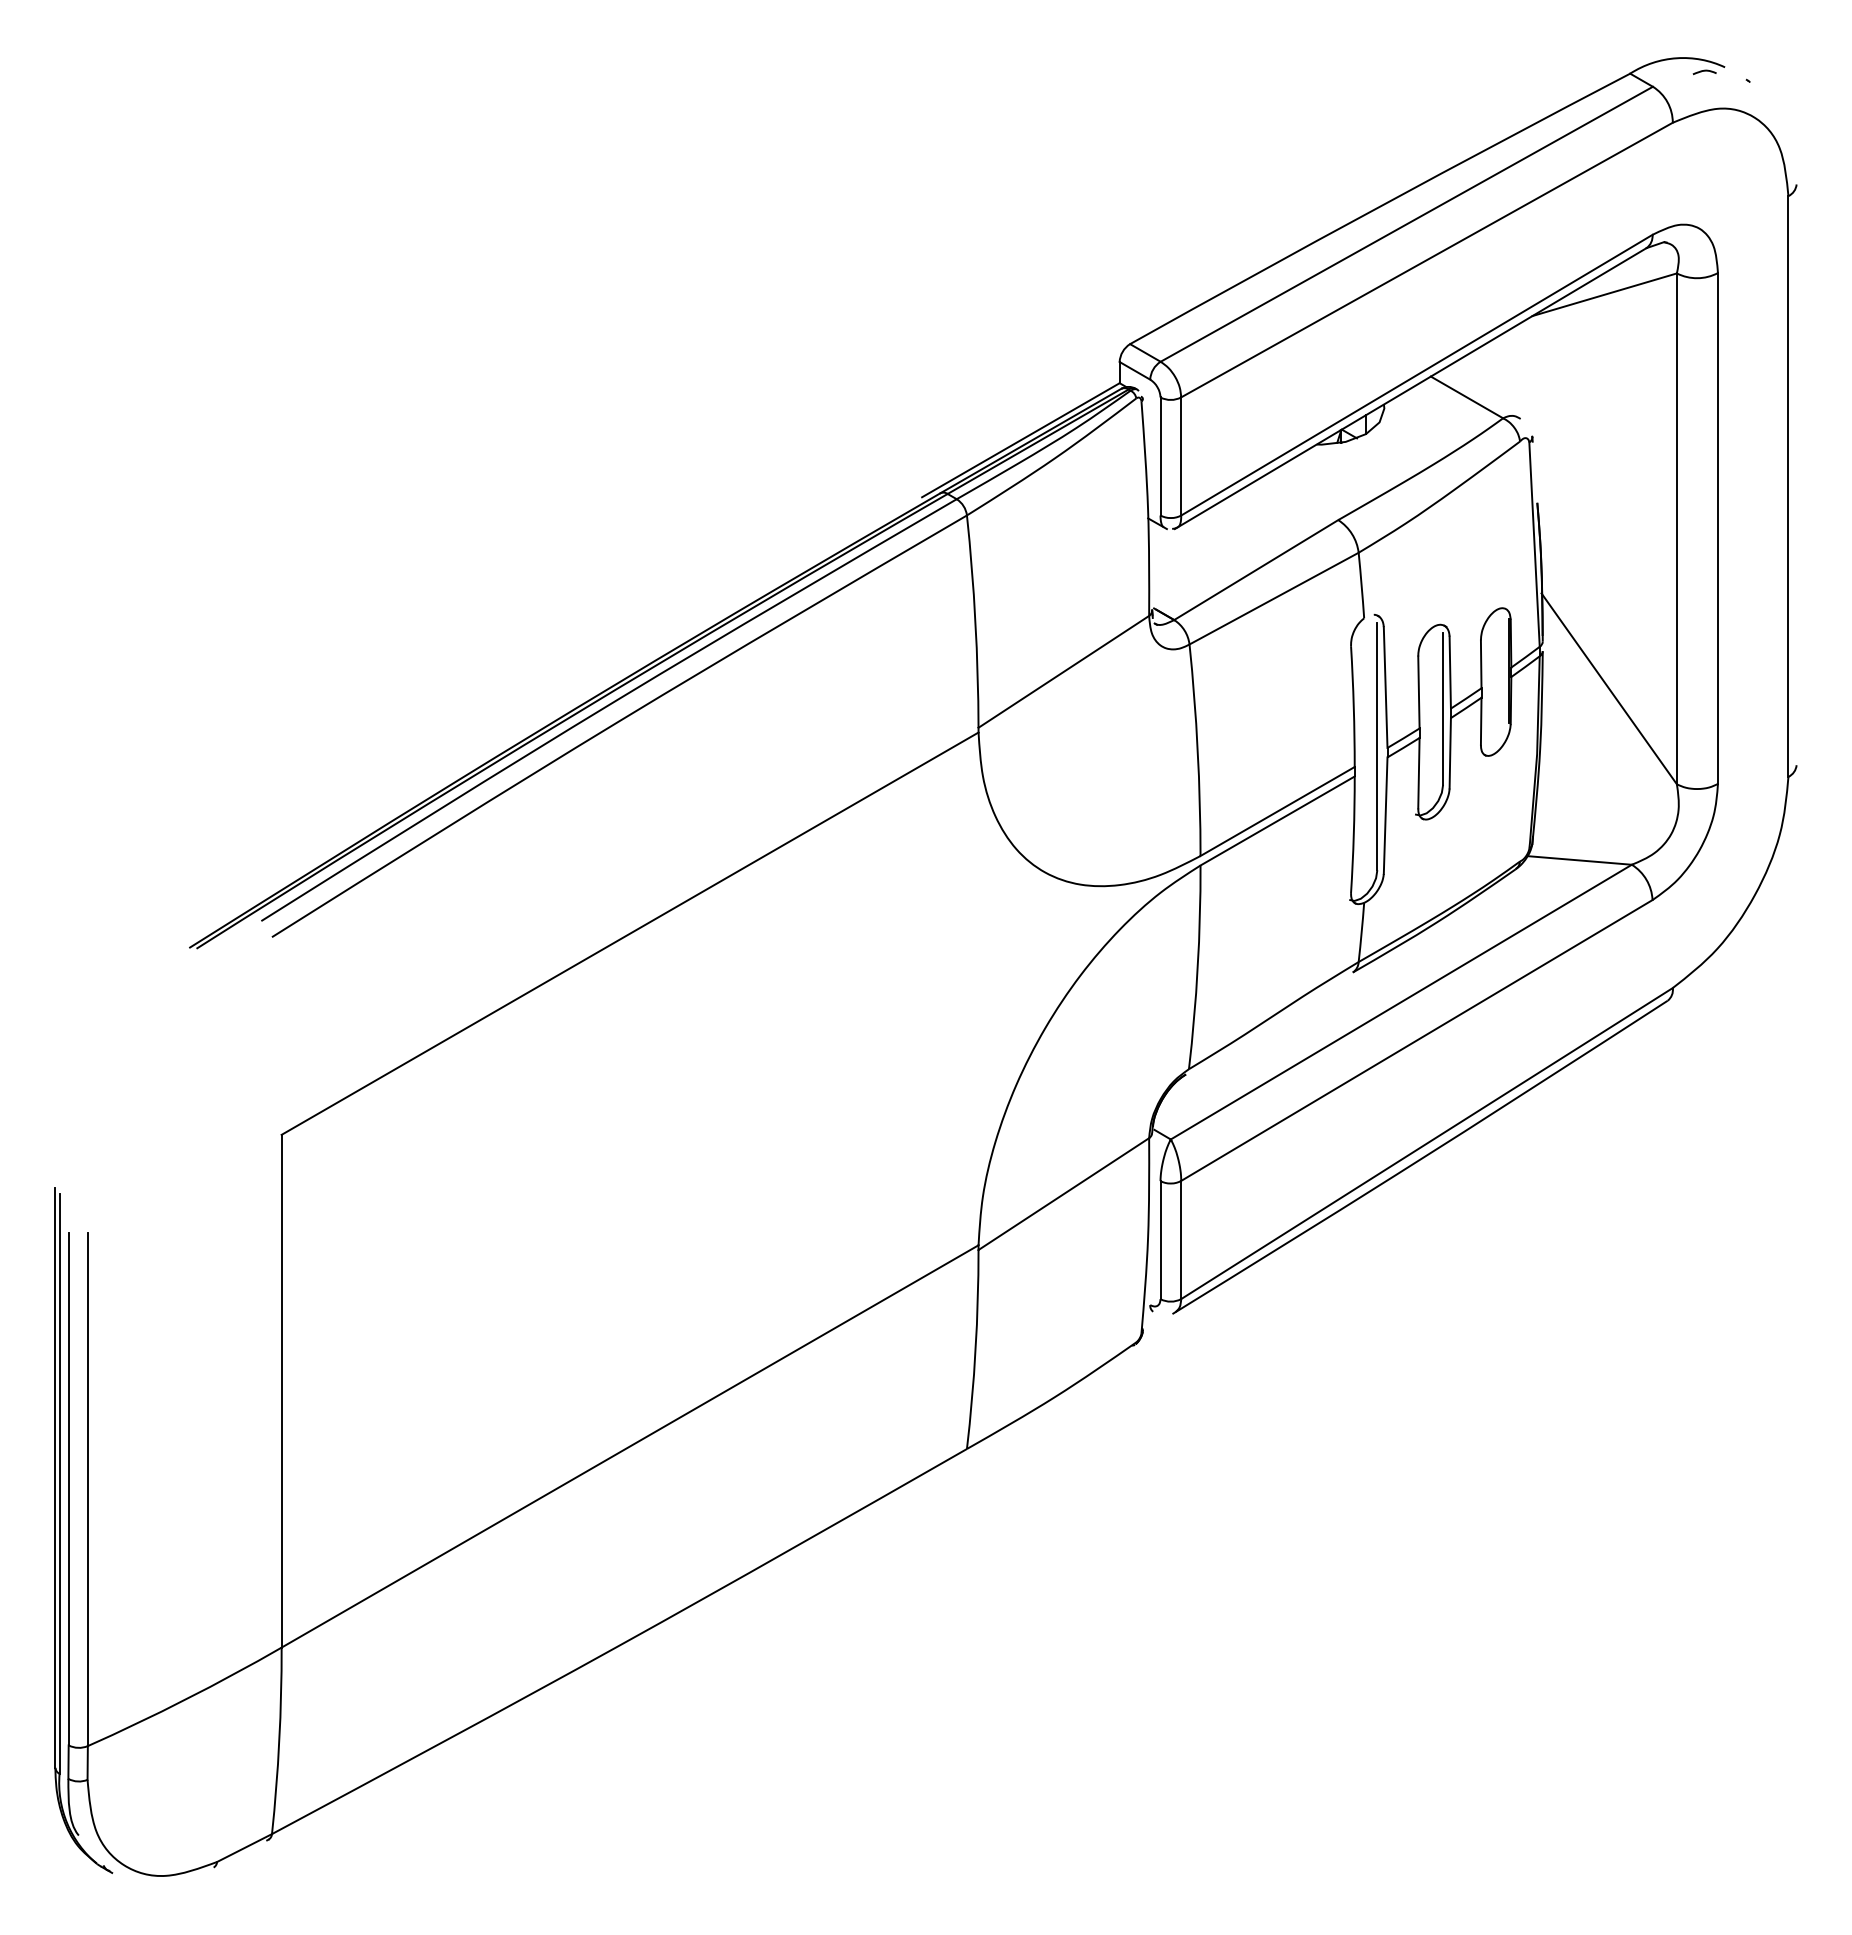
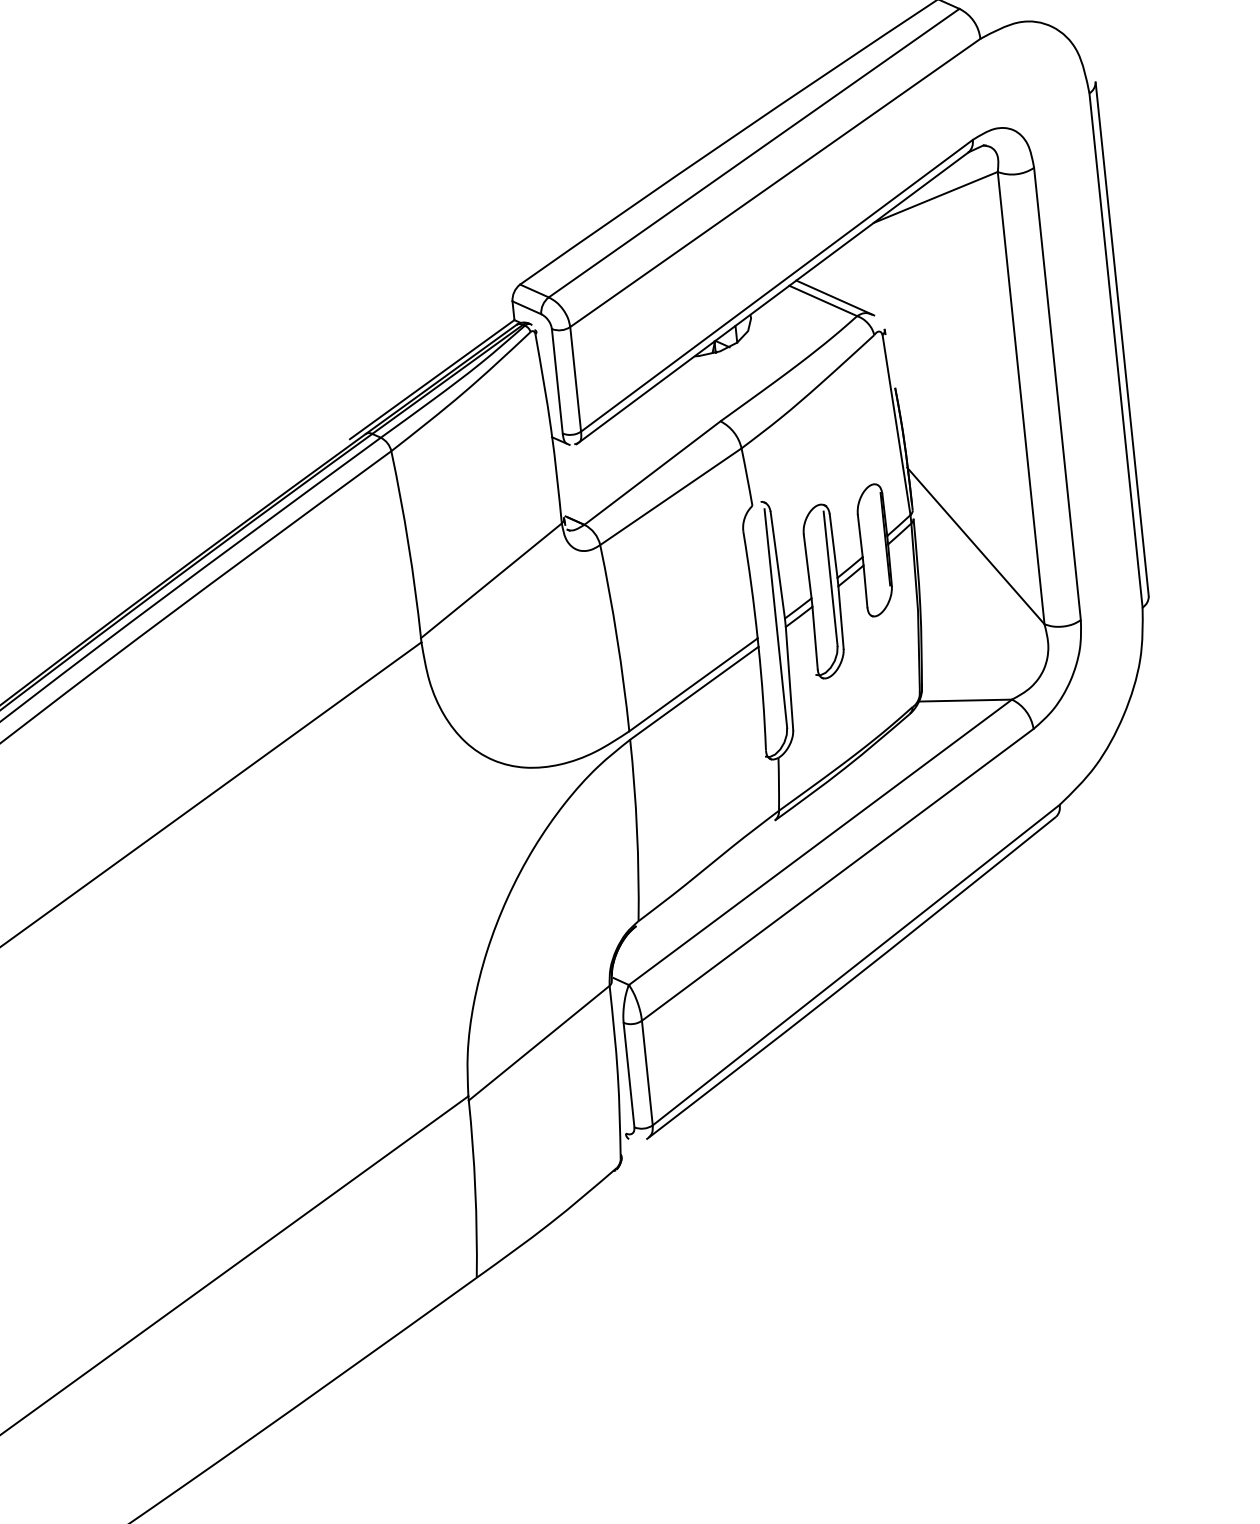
line: (1480, 395) -> (835, 297), added
line: (1796, 474) -> (1122, 339), added

